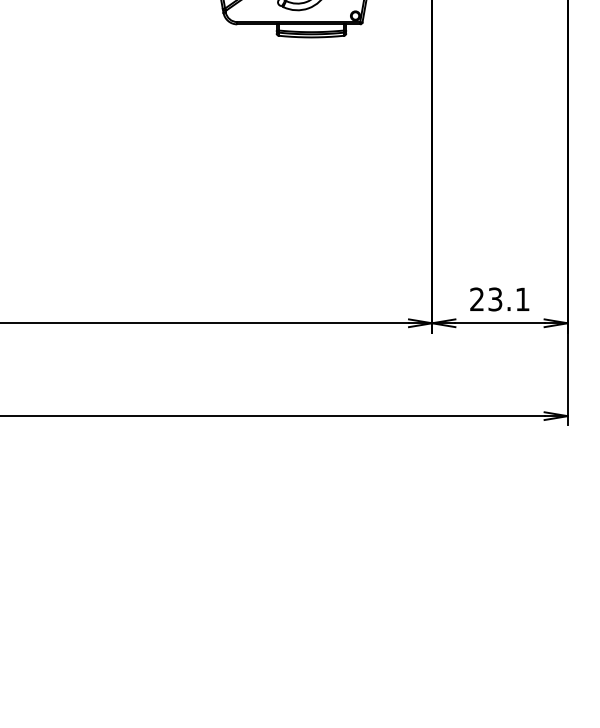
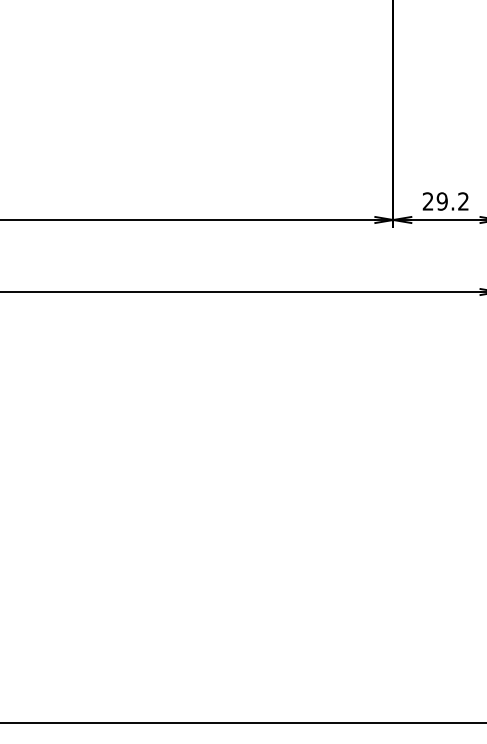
text: (508, 299) -> (452, 201), 23.1 -> 29.2

